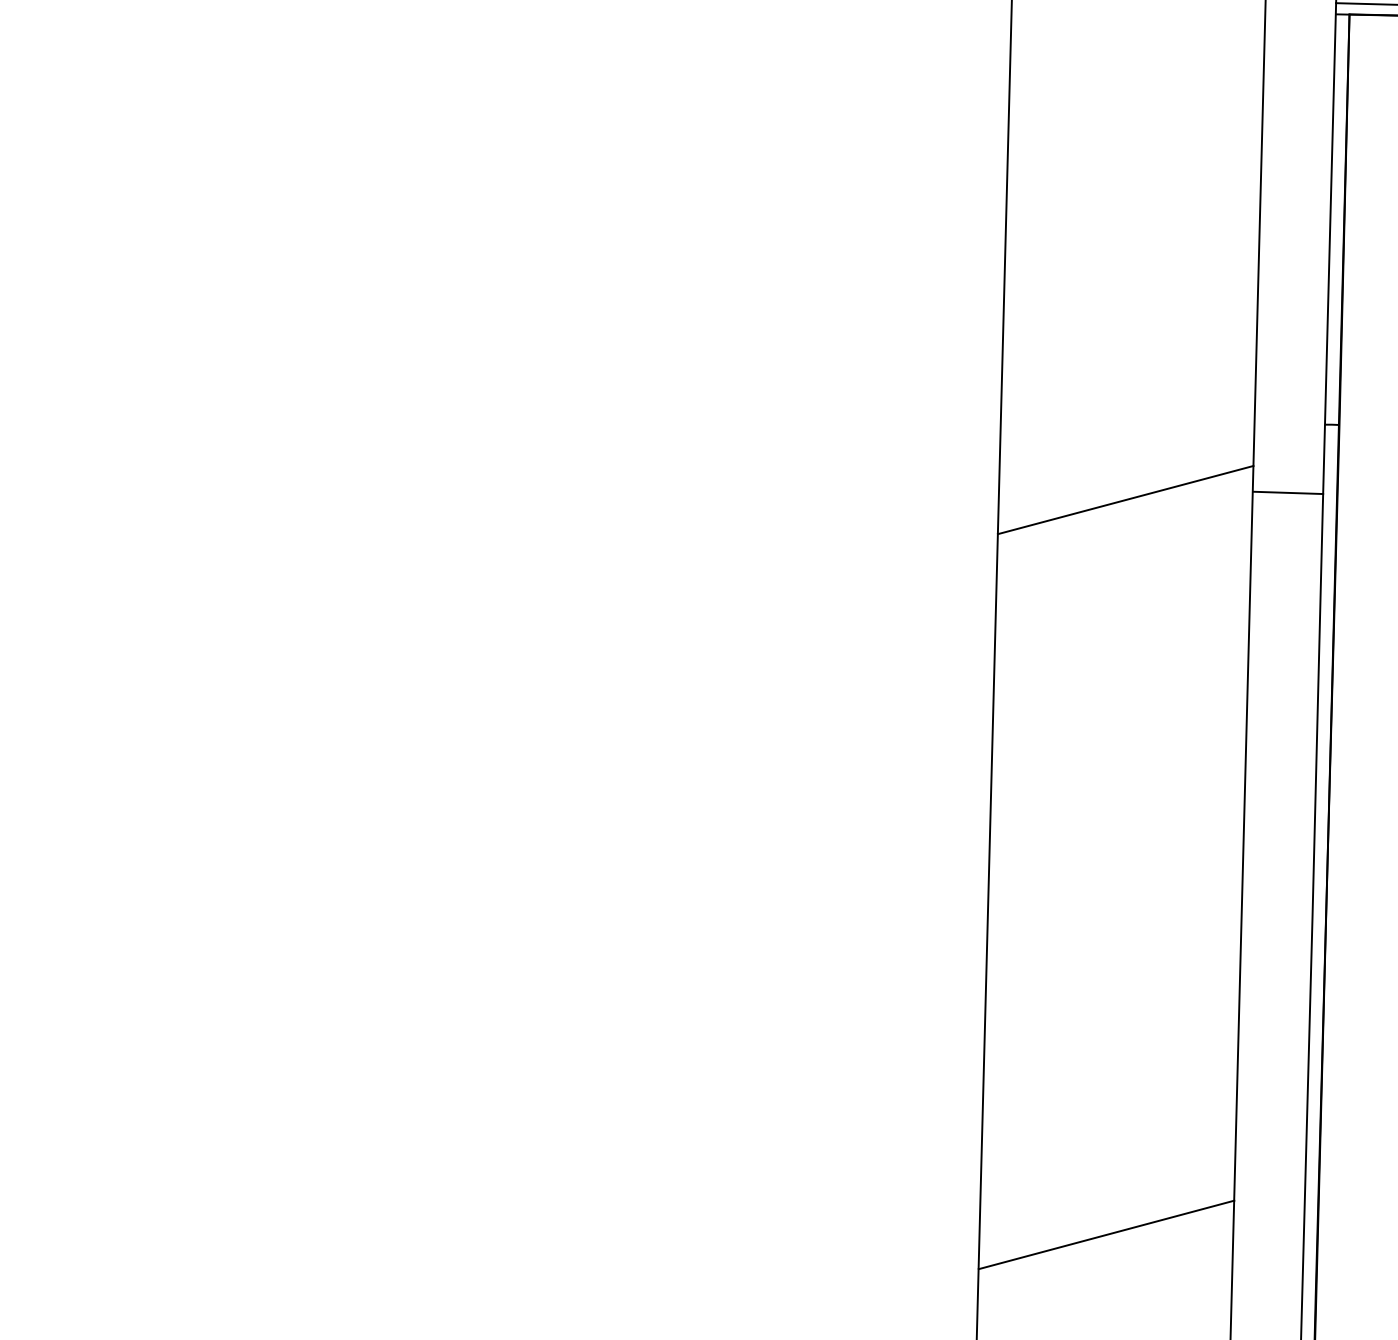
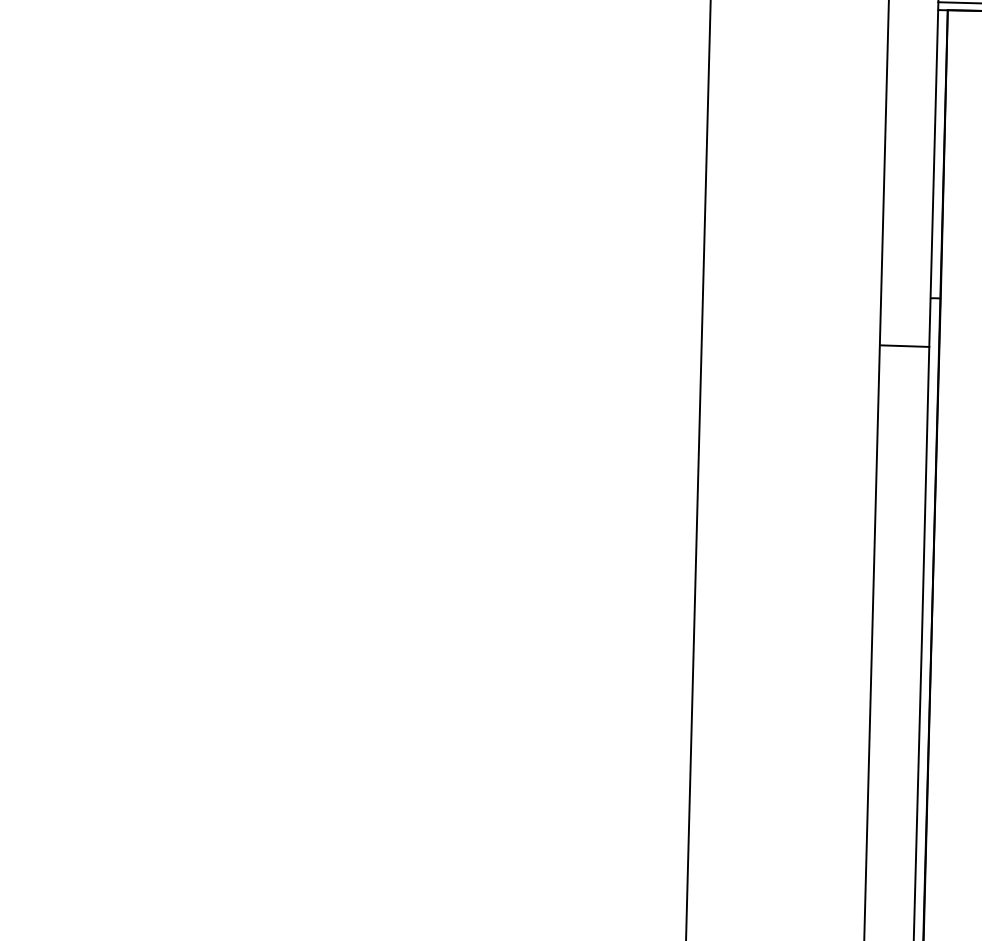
line: (1125, 499) -> (790, 350), removed
line: (1106, 1234) -> (777, 866), removed

